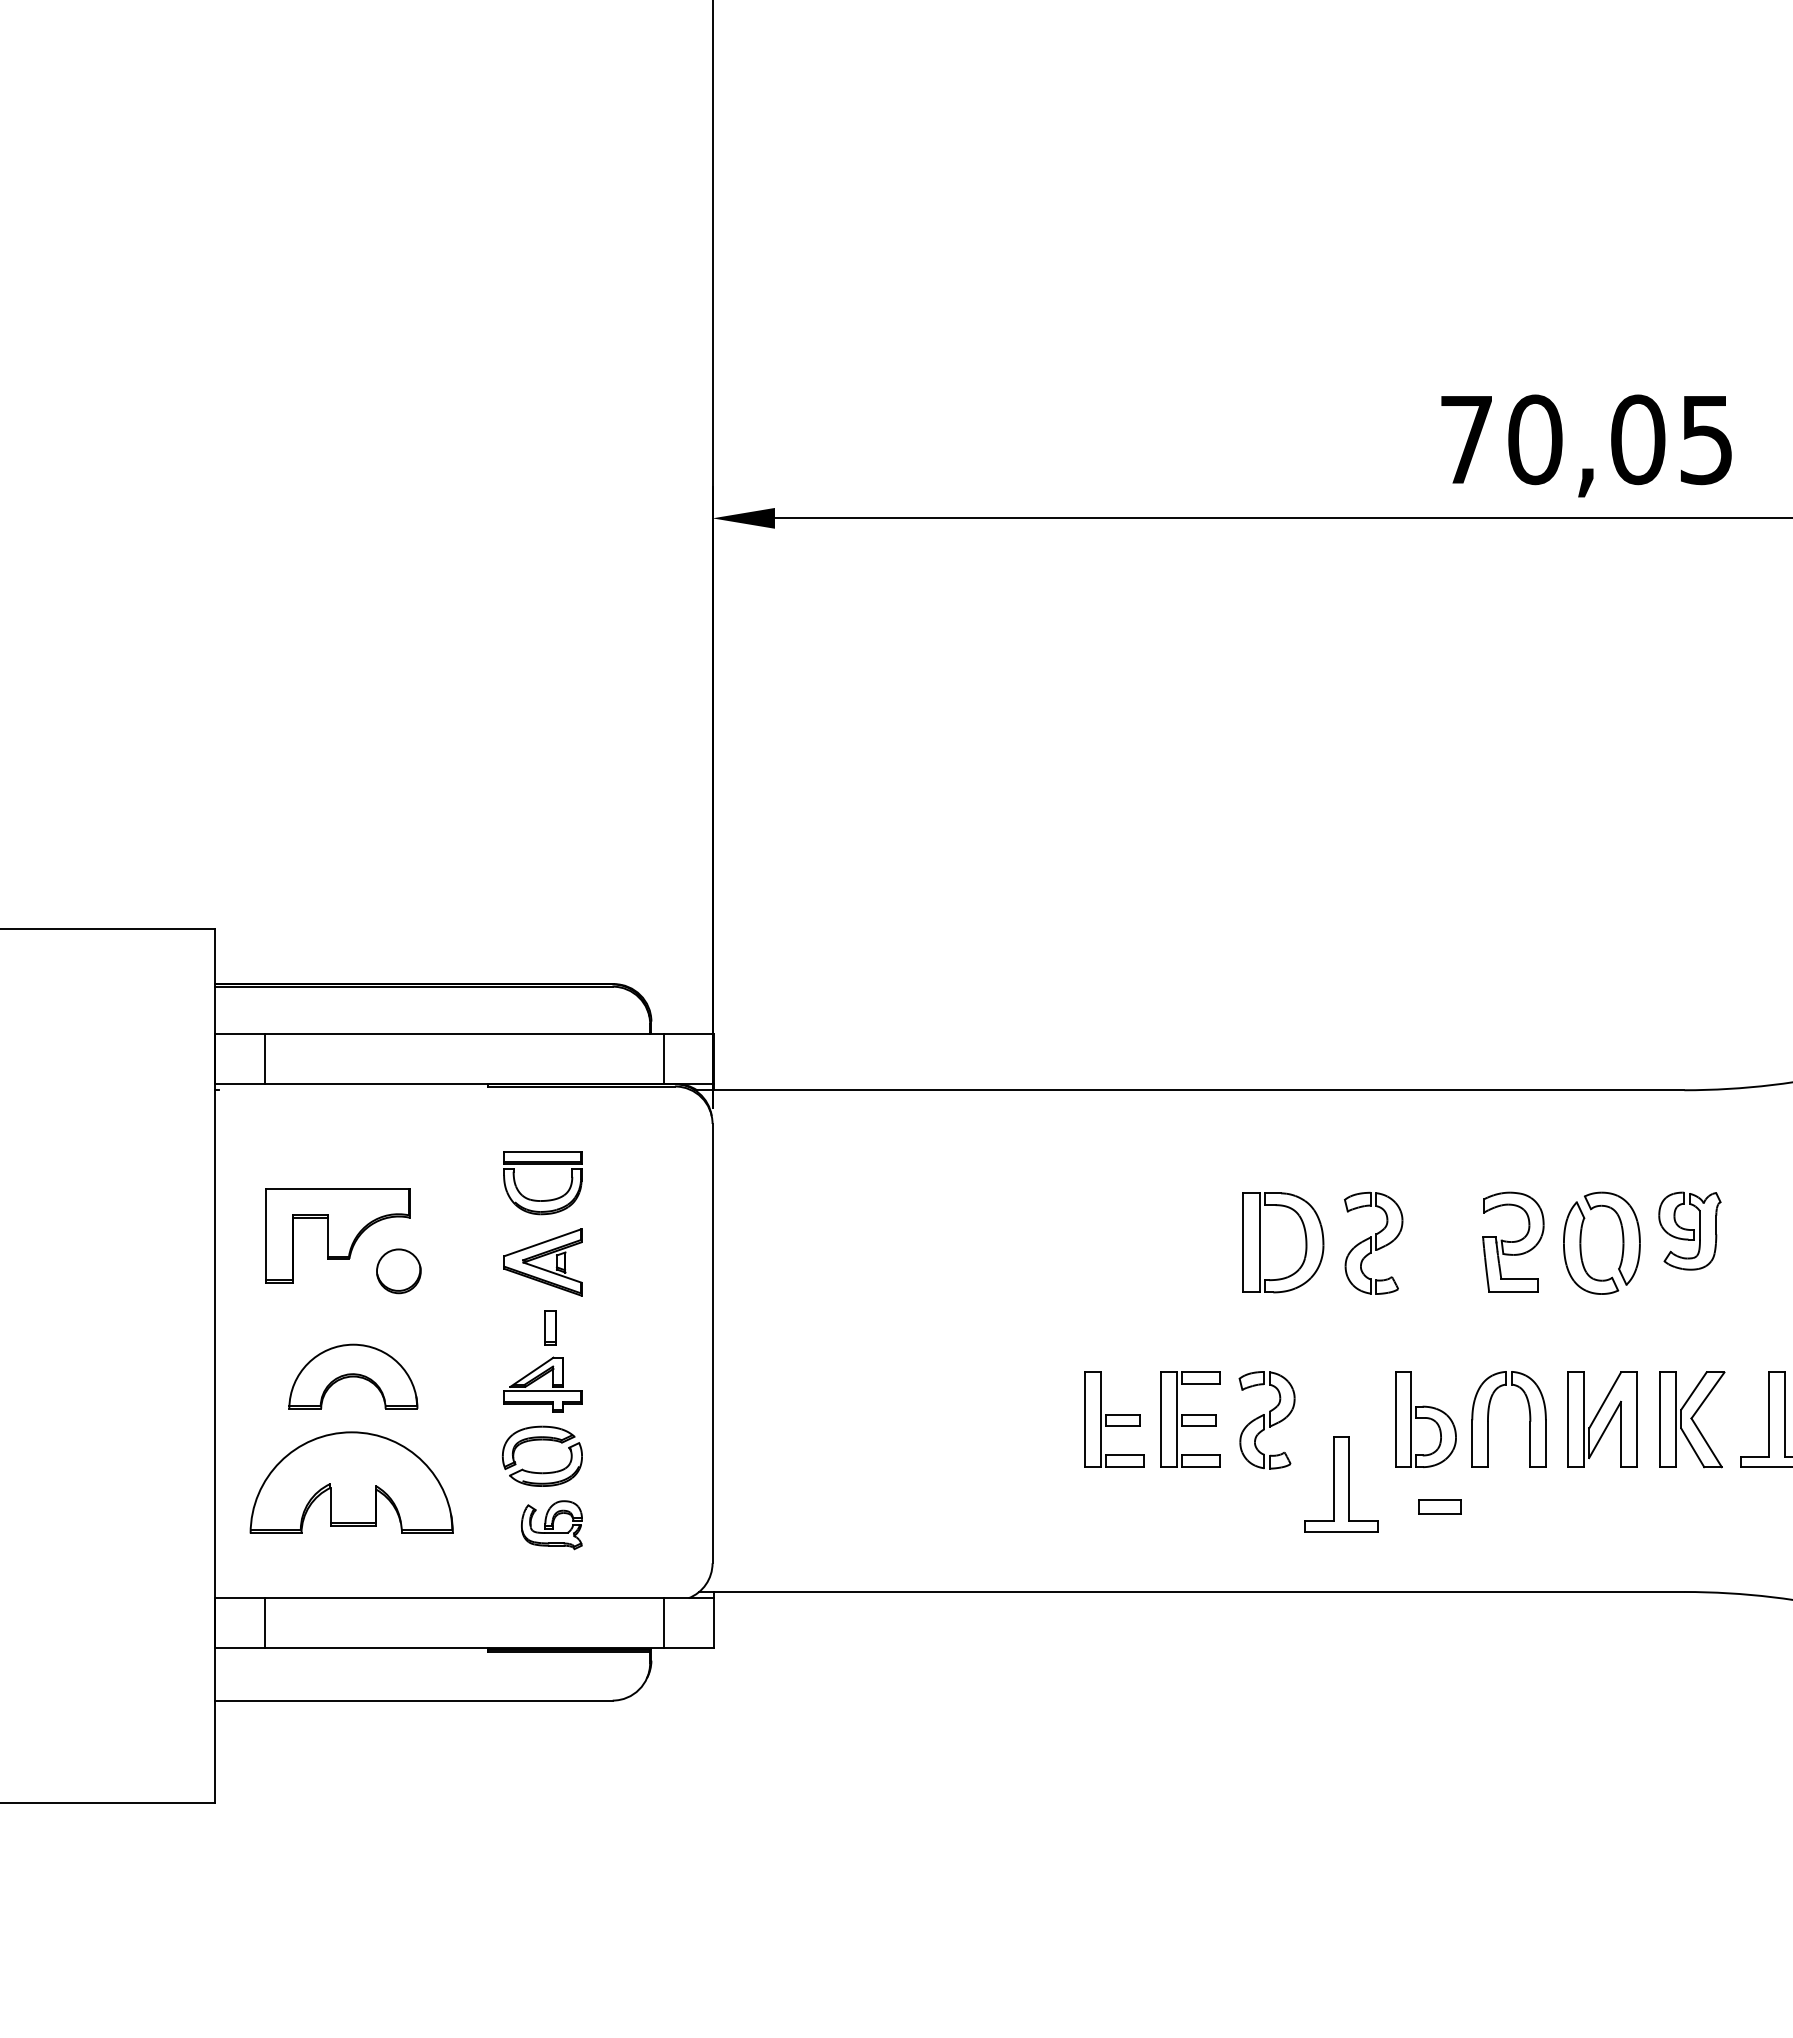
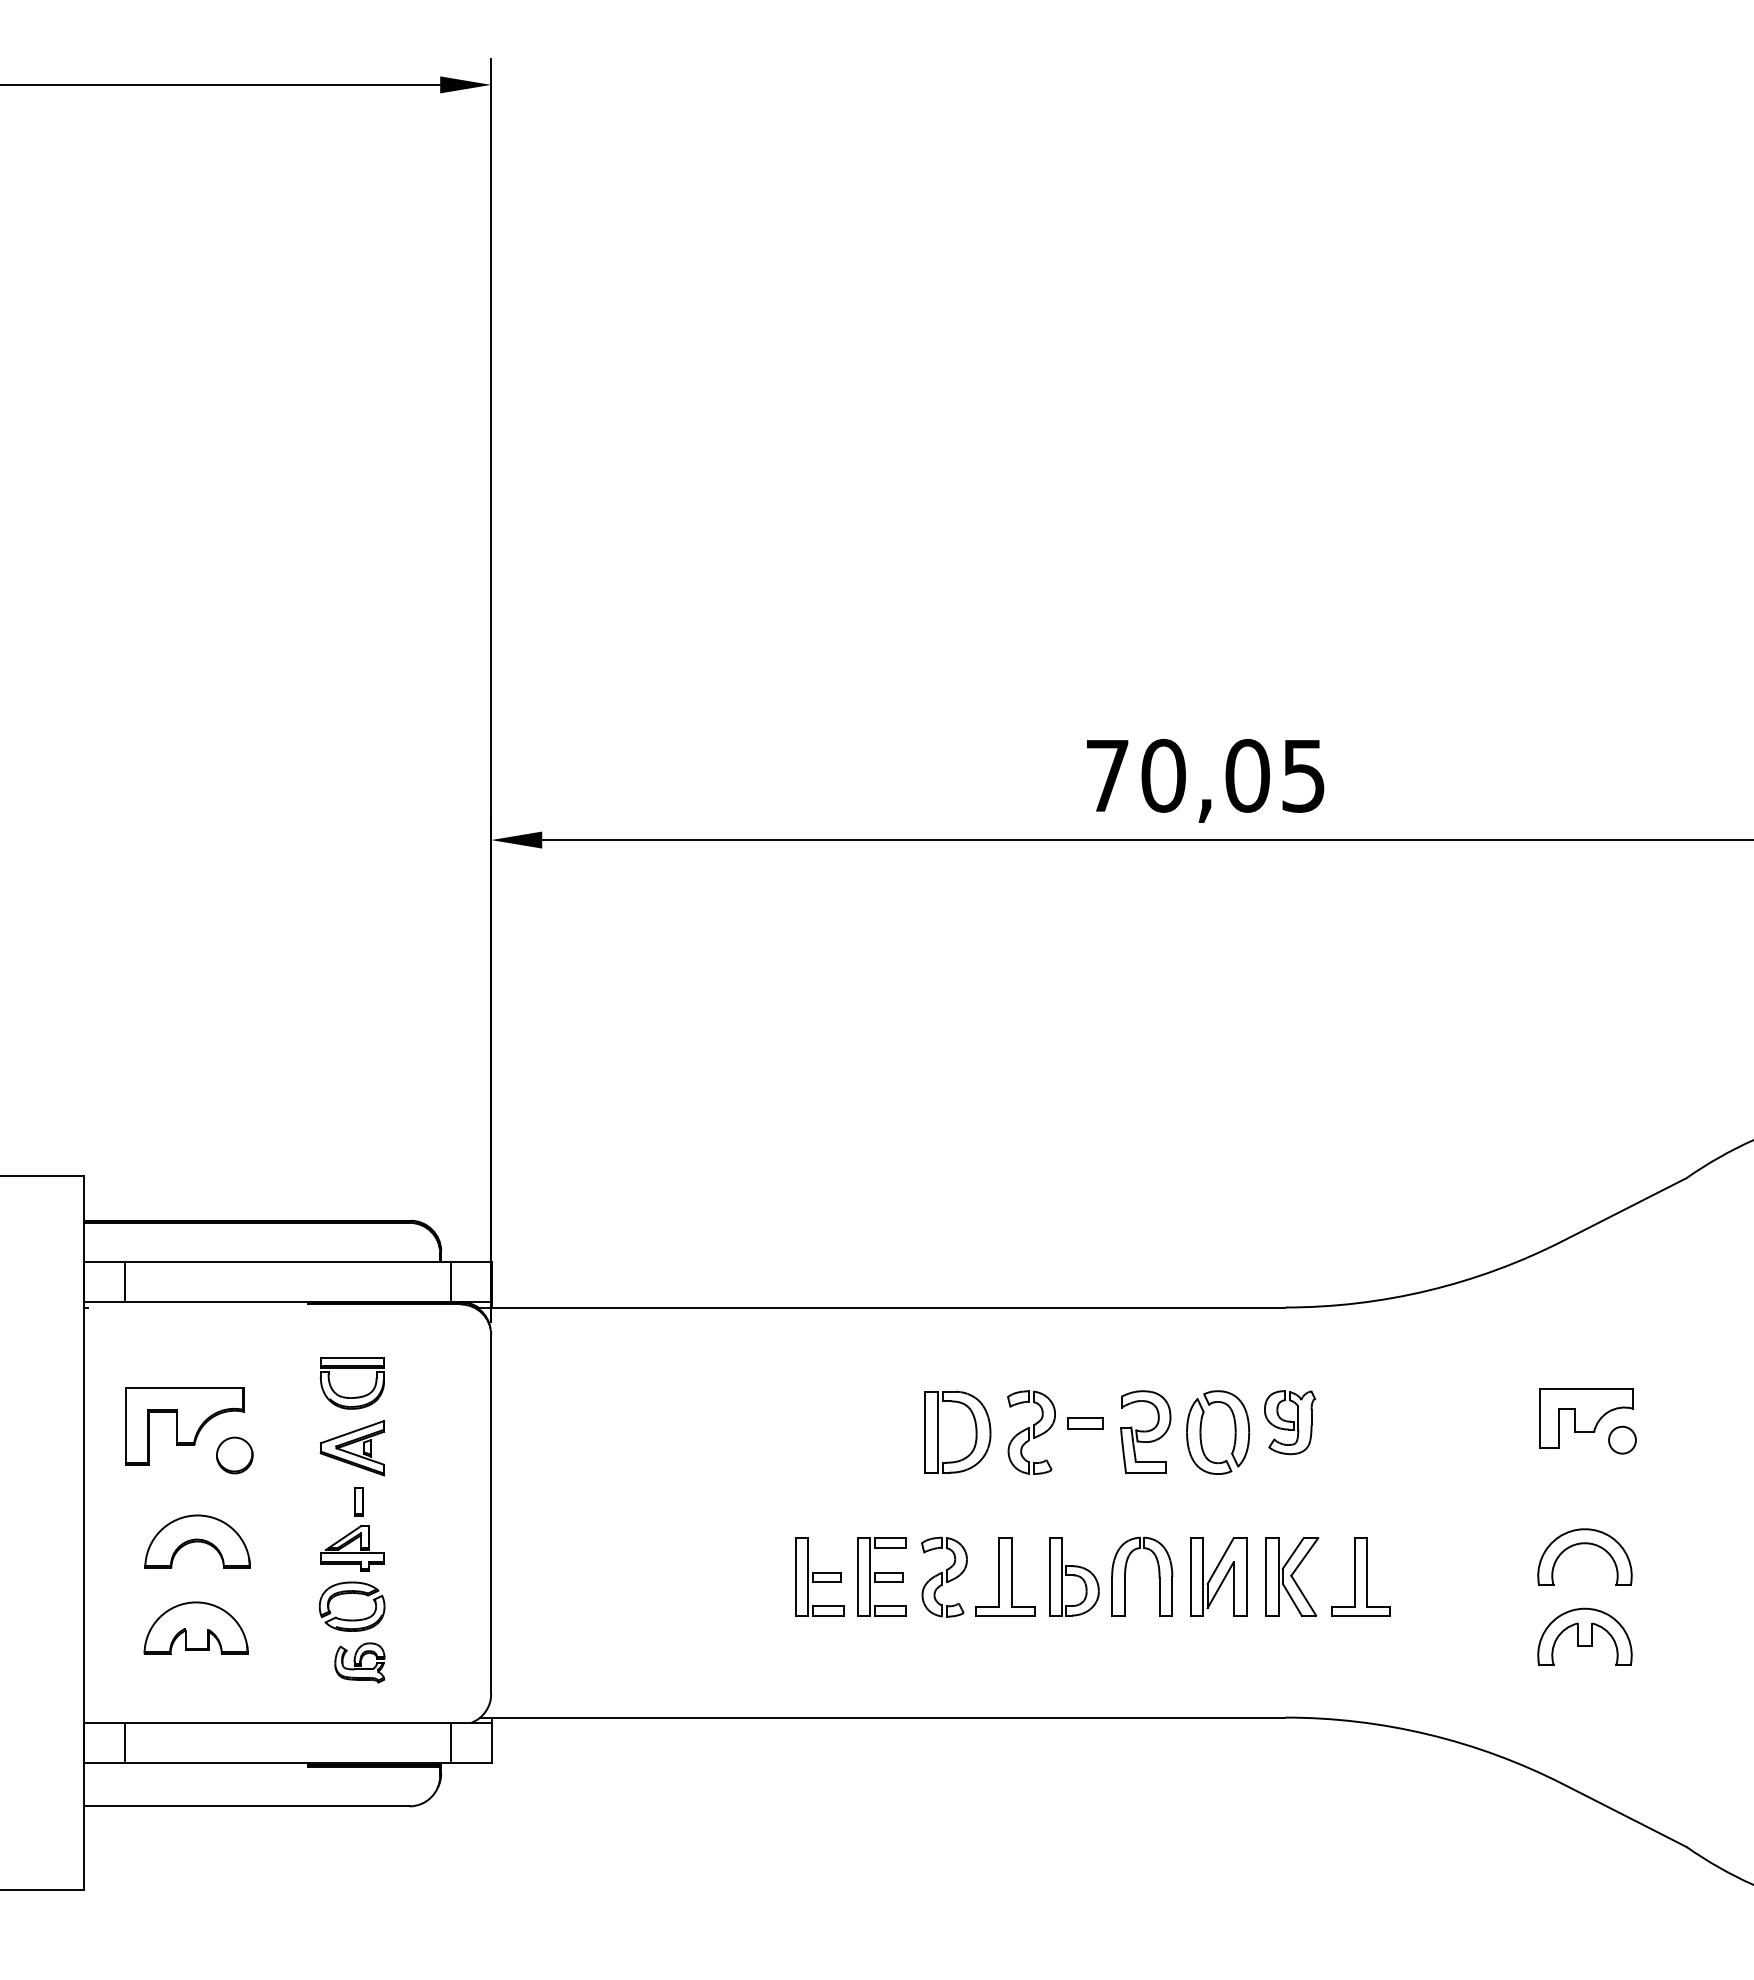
part: (350, 1481) -> (195, 1627), size x0.62
part: (1341, 1484) -> (1005, 1576), moved
part: (1439, 1506) -> (1085, 1423), moved

